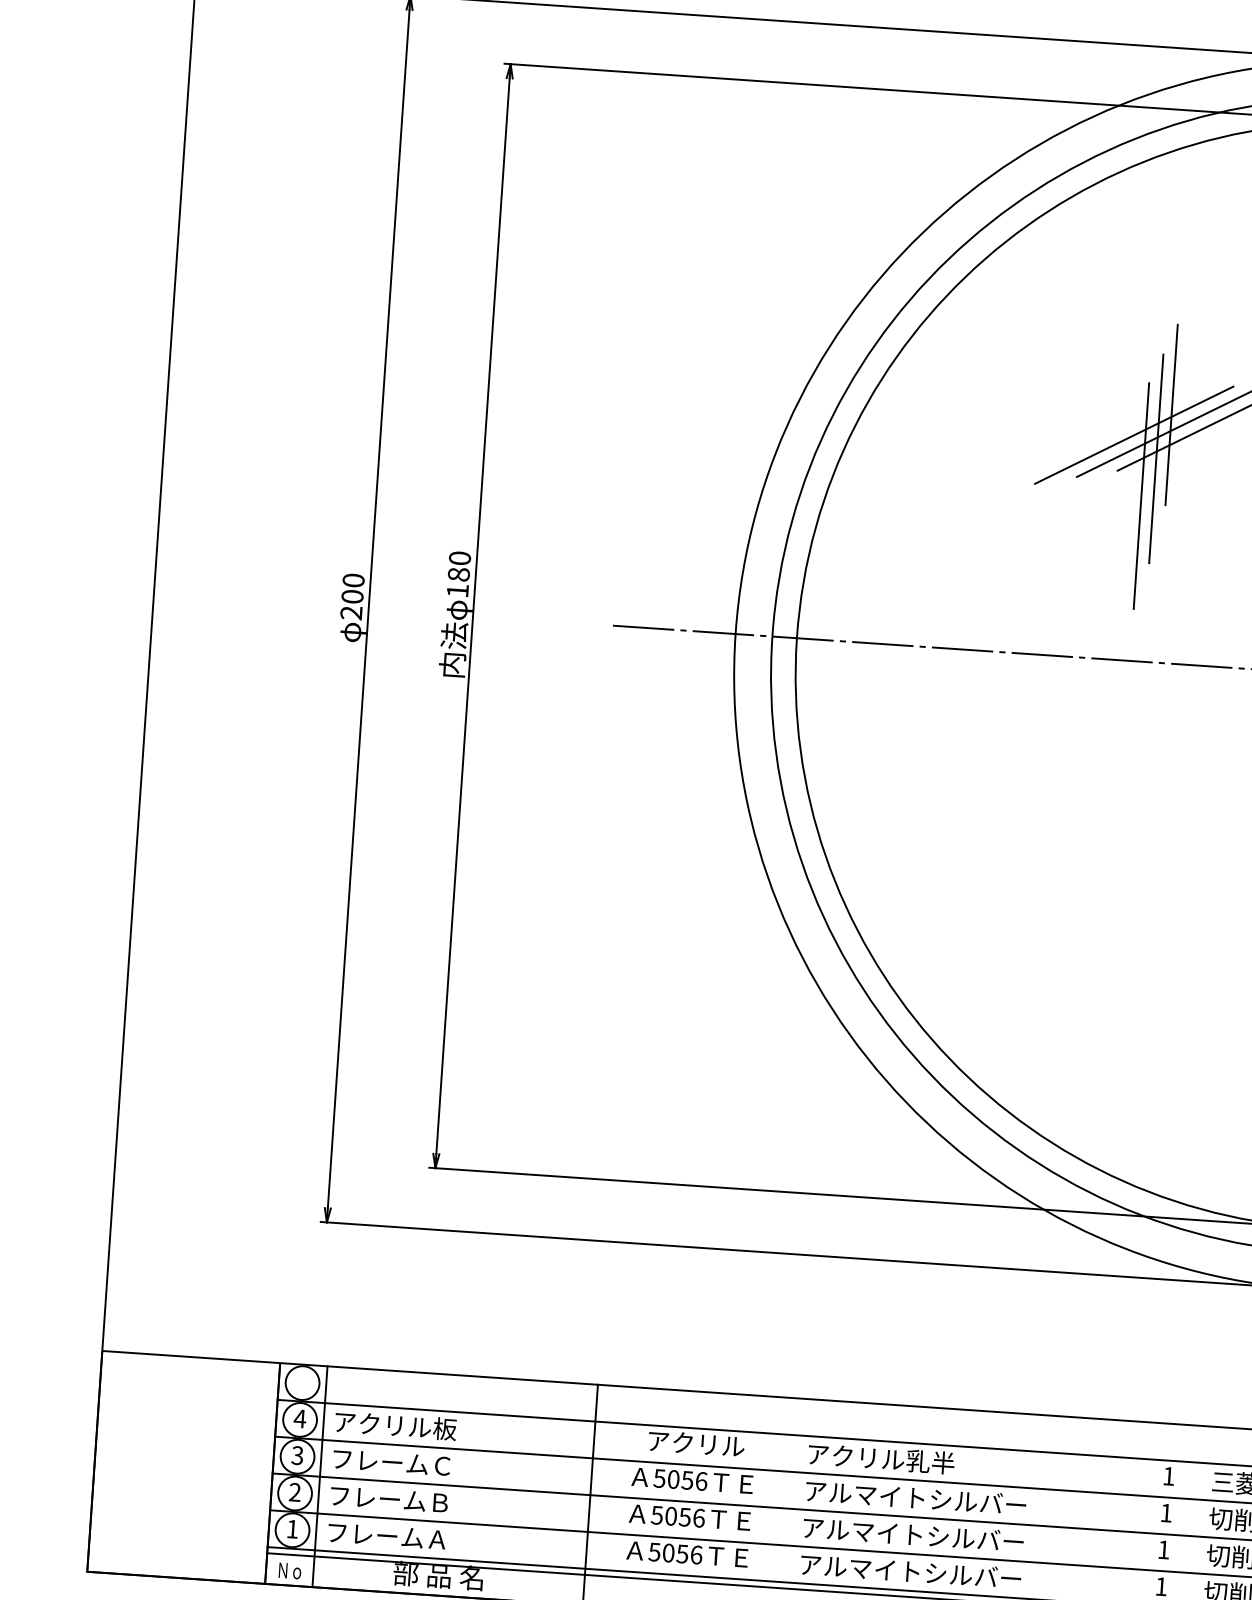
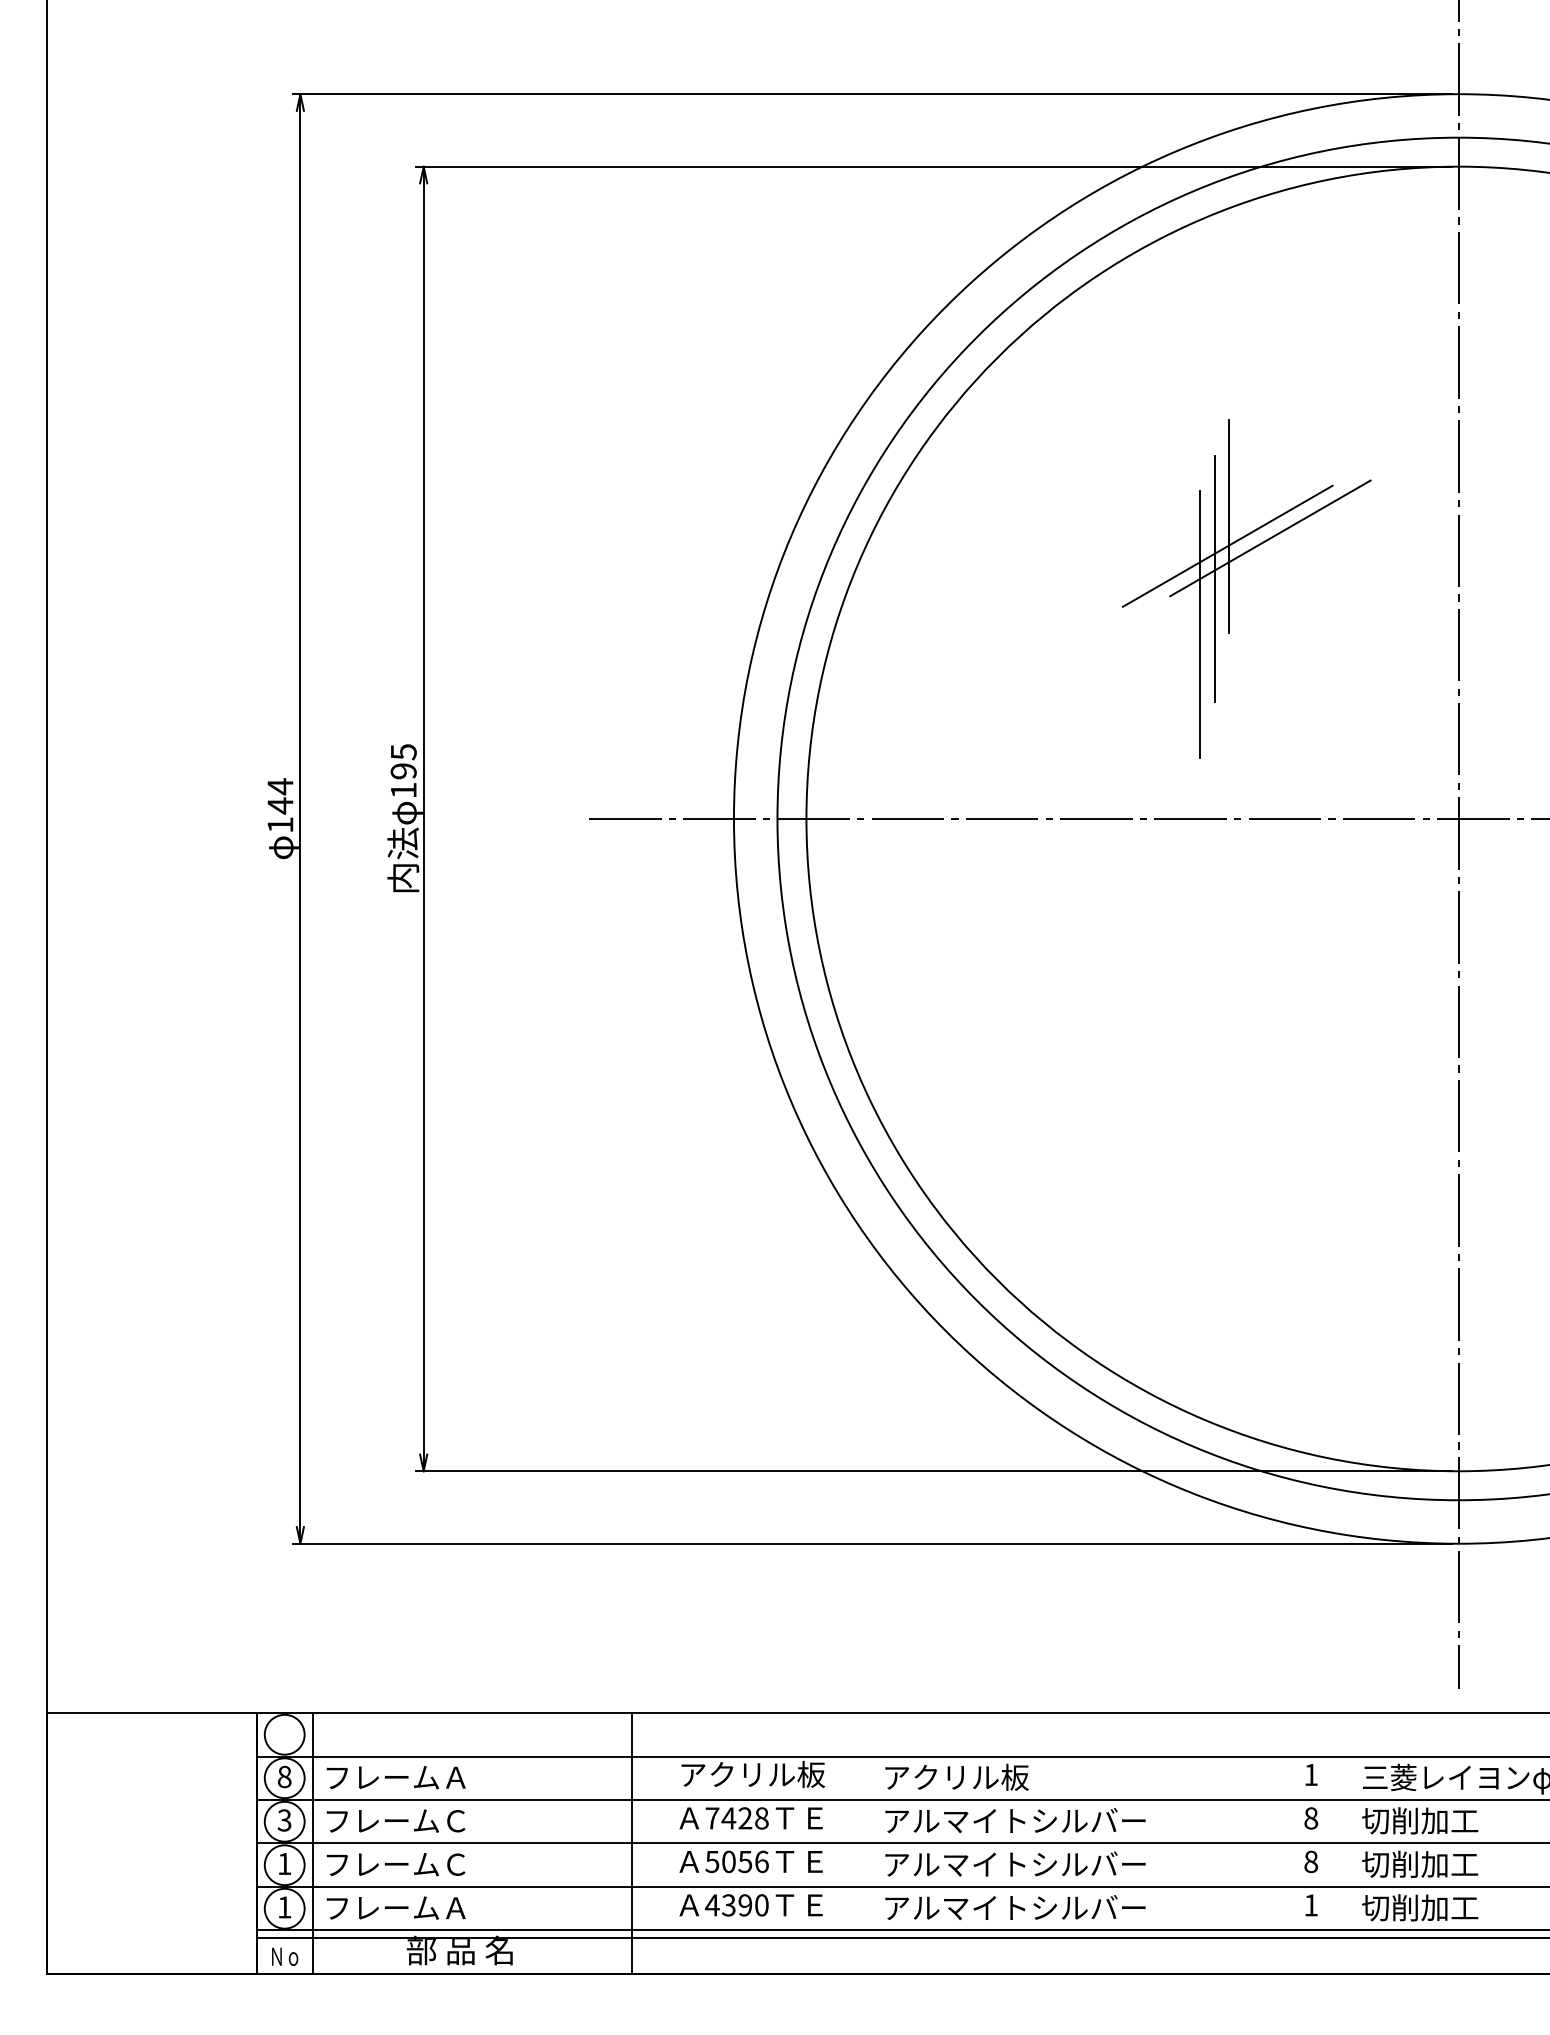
line: (1133, 435) -> (1186, 553), removed
text: (459, 566) -> (403, 761), 180 -> 195
text: (352, 596) -> (280, 805), 200 -> 144
text: (300, 1418) -> (284, 1776), 4 -> 8
text: (395, 1424) -> (397, 1776), アクリル板 -> フレームＡ
text: (697, 1443) -> (753, 1774), アクリル -> アクリル板
text: (930, 1461) -> (1029, 1776), アクリル乳半 -> アクリル板
text: (680, 1480) -> (736, 1818), 5056 -> 7428
text: (294, 1492) -> (284, 1863), 2 -> 1
text: (440, 1502) -> (456, 1864), フレームＢ -> フレームＣ
text: (1166, 1513) -> (1311, 1818), 1 -> 8
text: (1164, 1549) -> (1311, 1861), 1 -> 8
text: (675, 1553) -> (736, 1905), 5056 -> 4390

